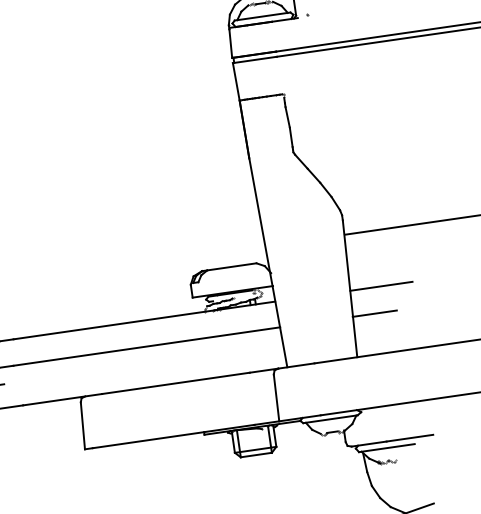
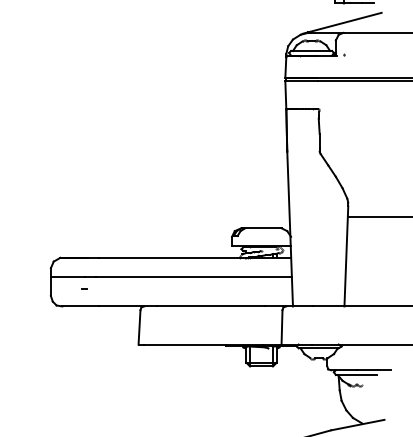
line: (381, 285) -> (369, 257), removed
line: (374, 313) -> (361, 276), removed

